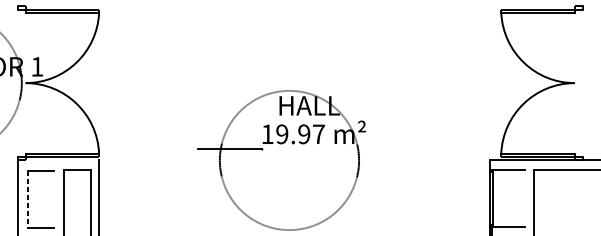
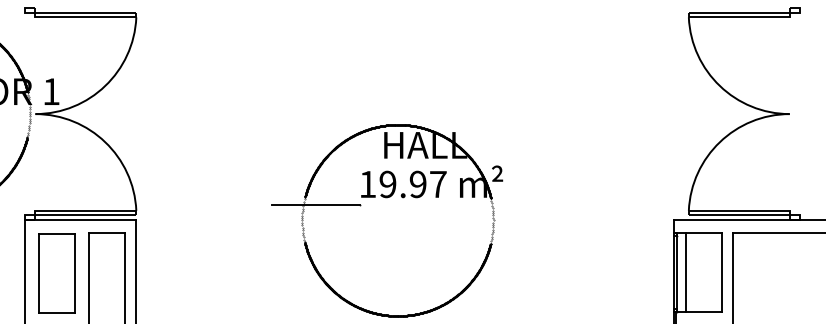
line: (58, 160) -> (80, 220), added
line: (498, 198) -> (685, 272), added
line: (525, 198) -> (721, 272), added
line: (27, 199) -> (38, 273), dashed -> solid
line: (54, 199) -> (74, 273), added

